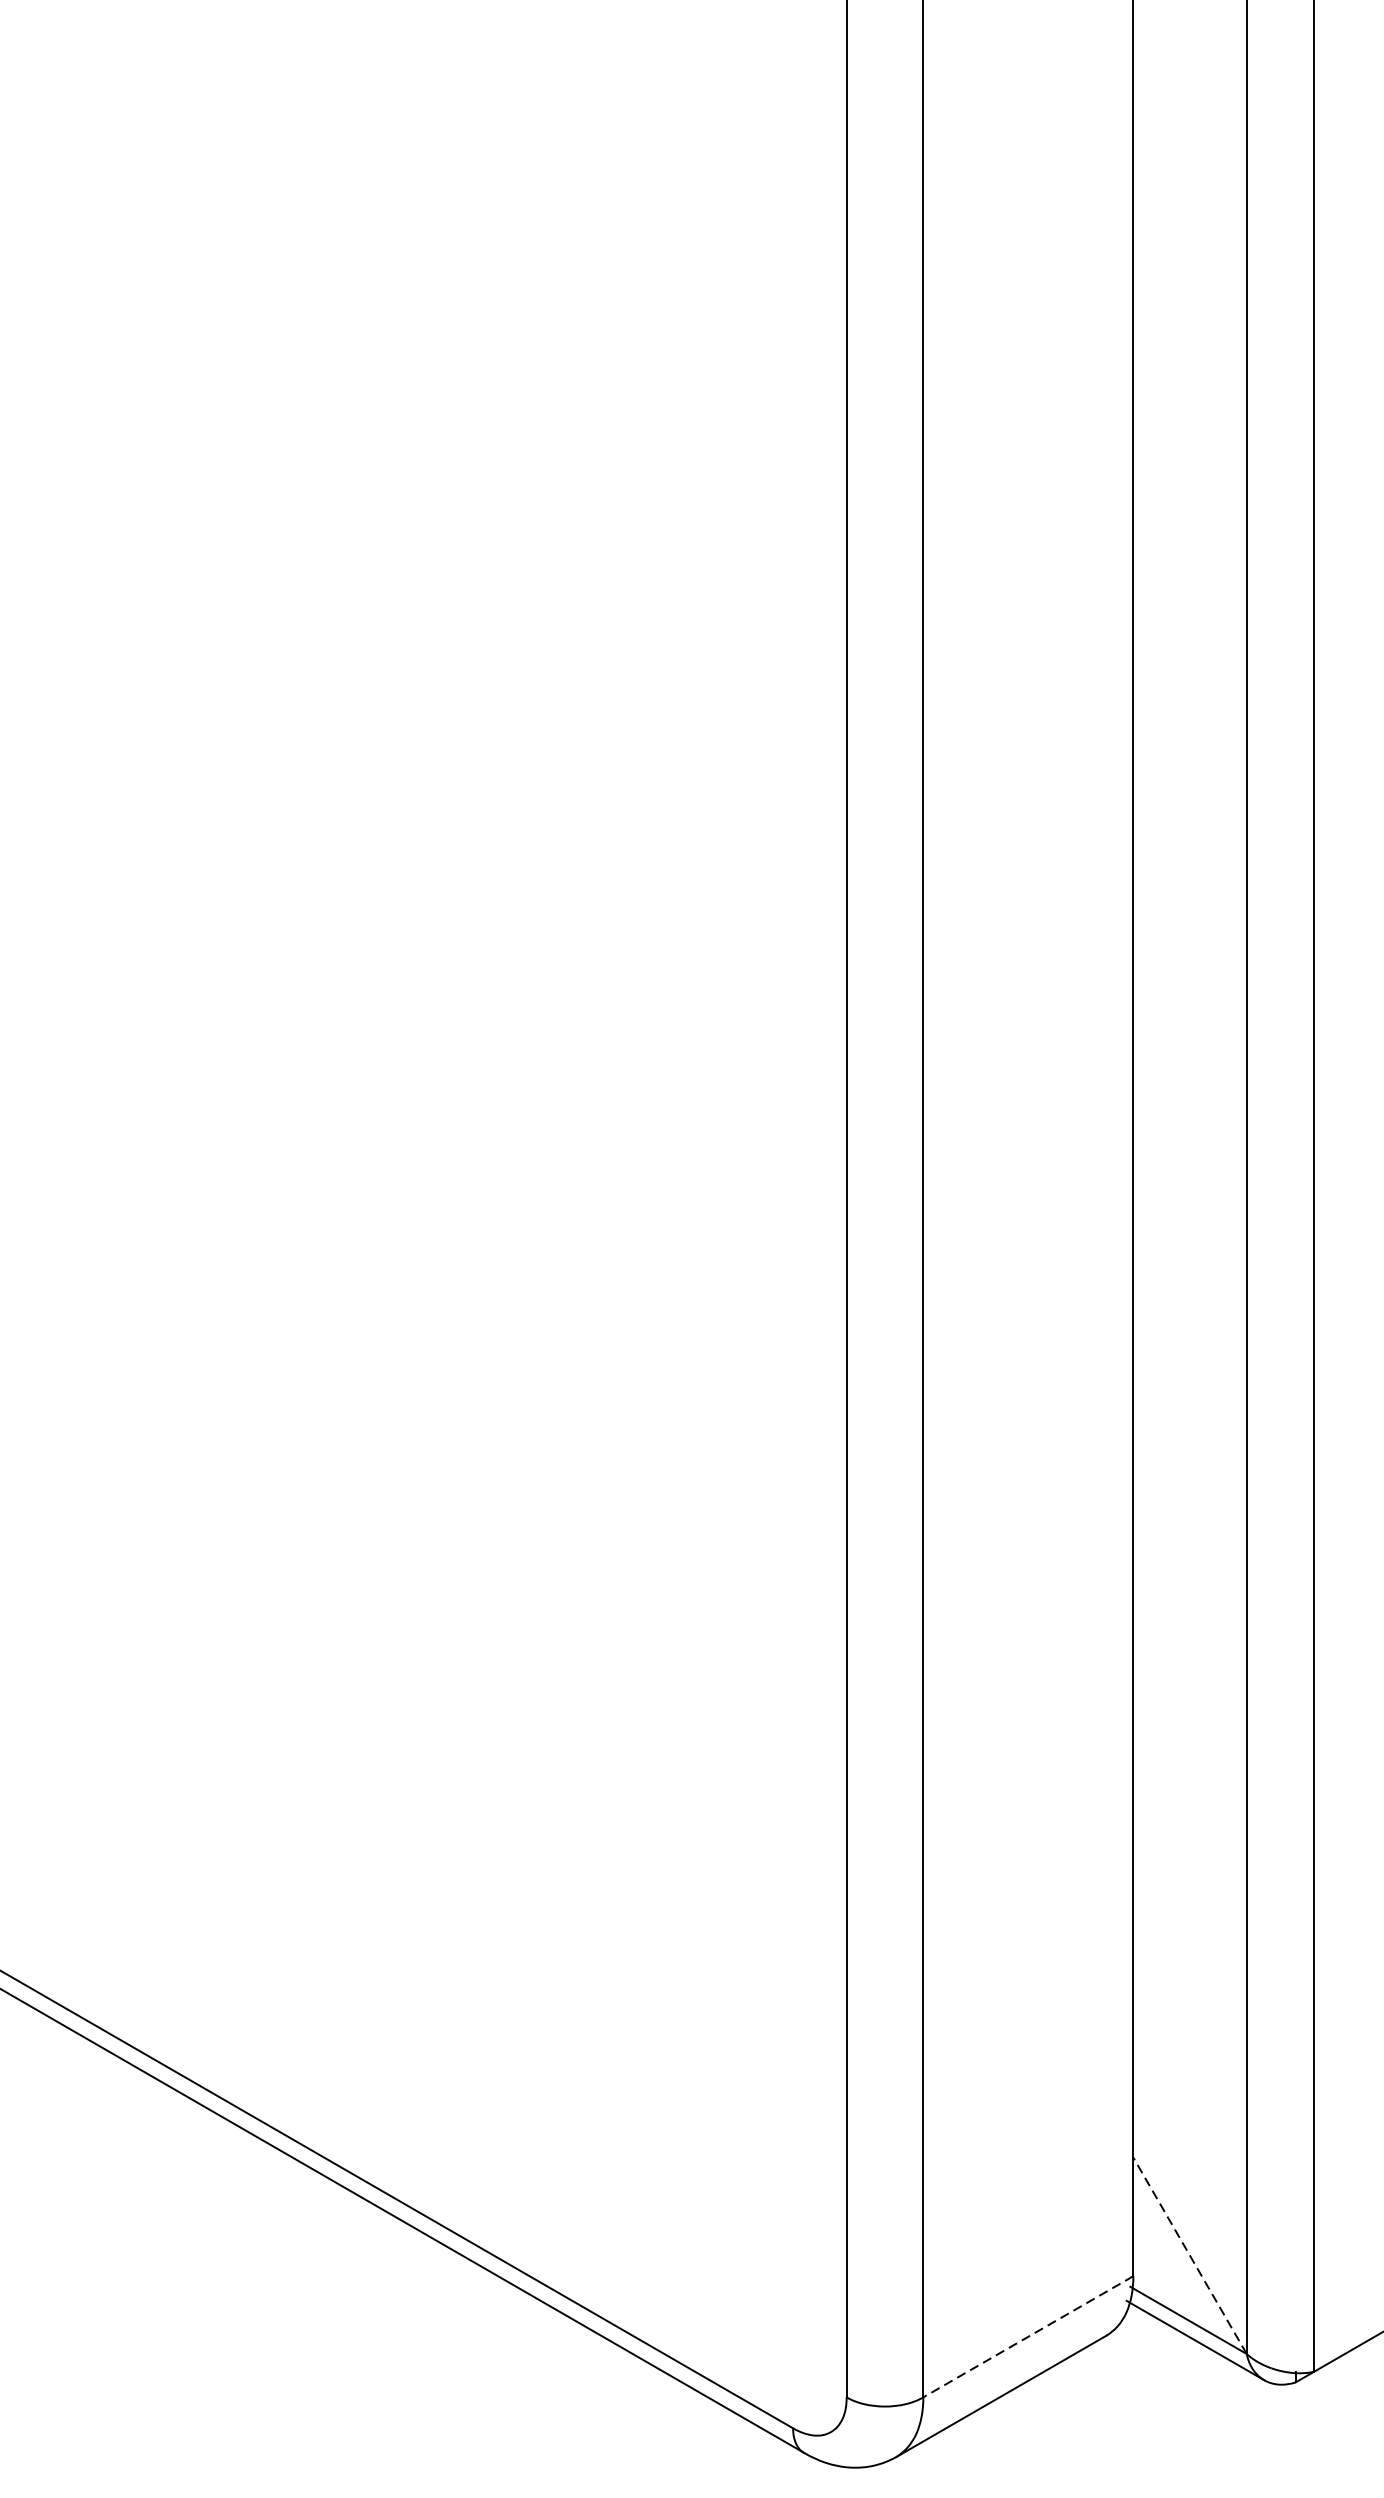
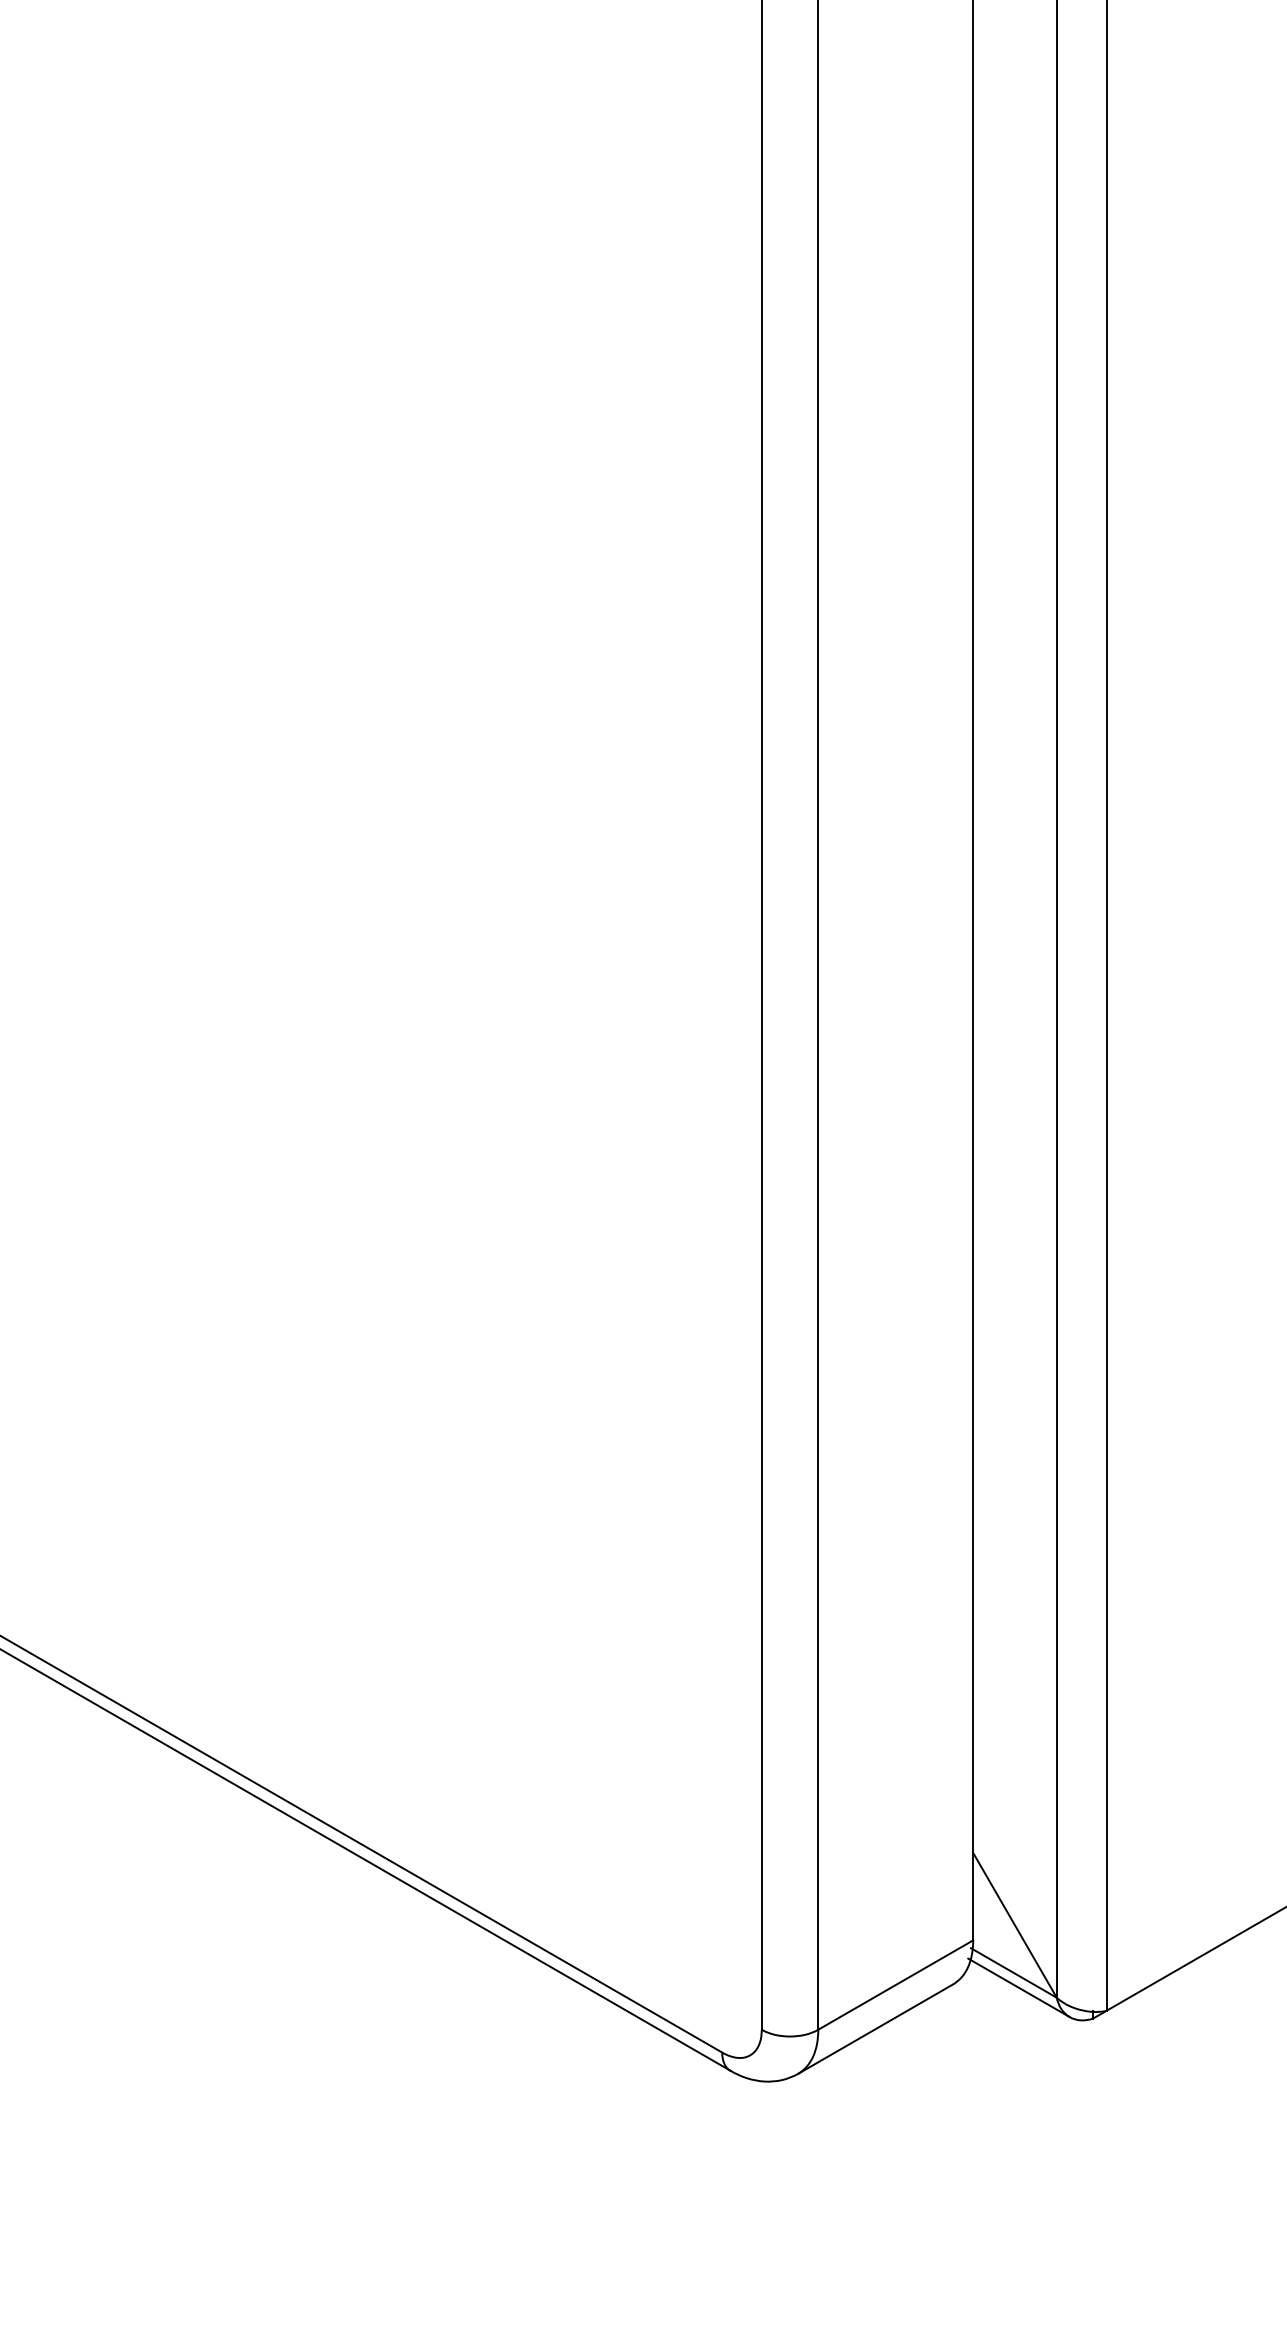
line: (1190, 2256) -> (1015, 1925), dashed -> solid
line: (1028, 2337) -> (895, 1985), dashed -> solid

